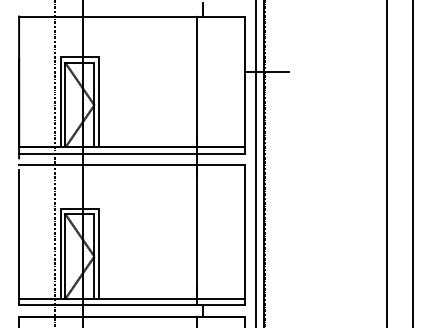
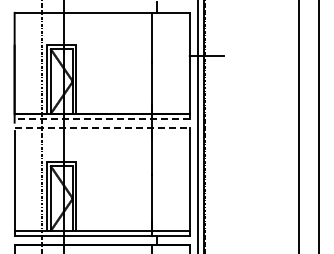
line: (132, 154) -> (102, 119), solid -> dashed
line: (132, 164) -> (102, 127), solid -> dashed

